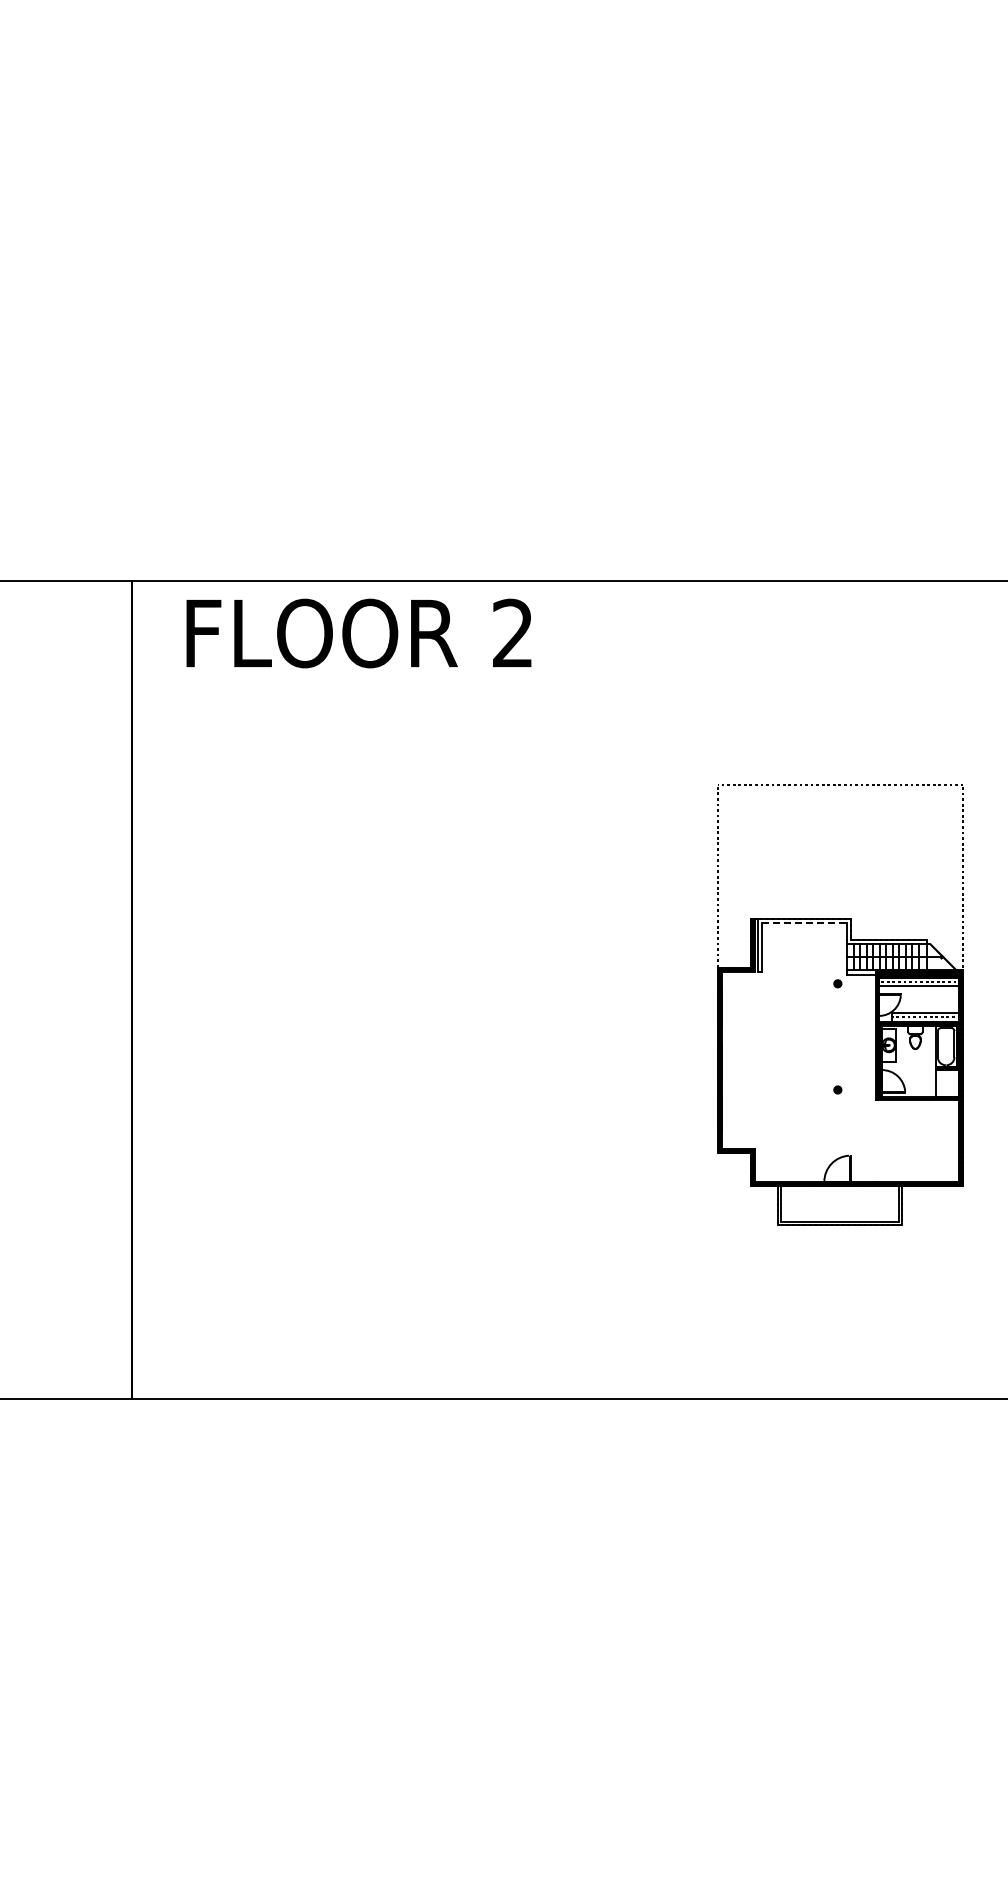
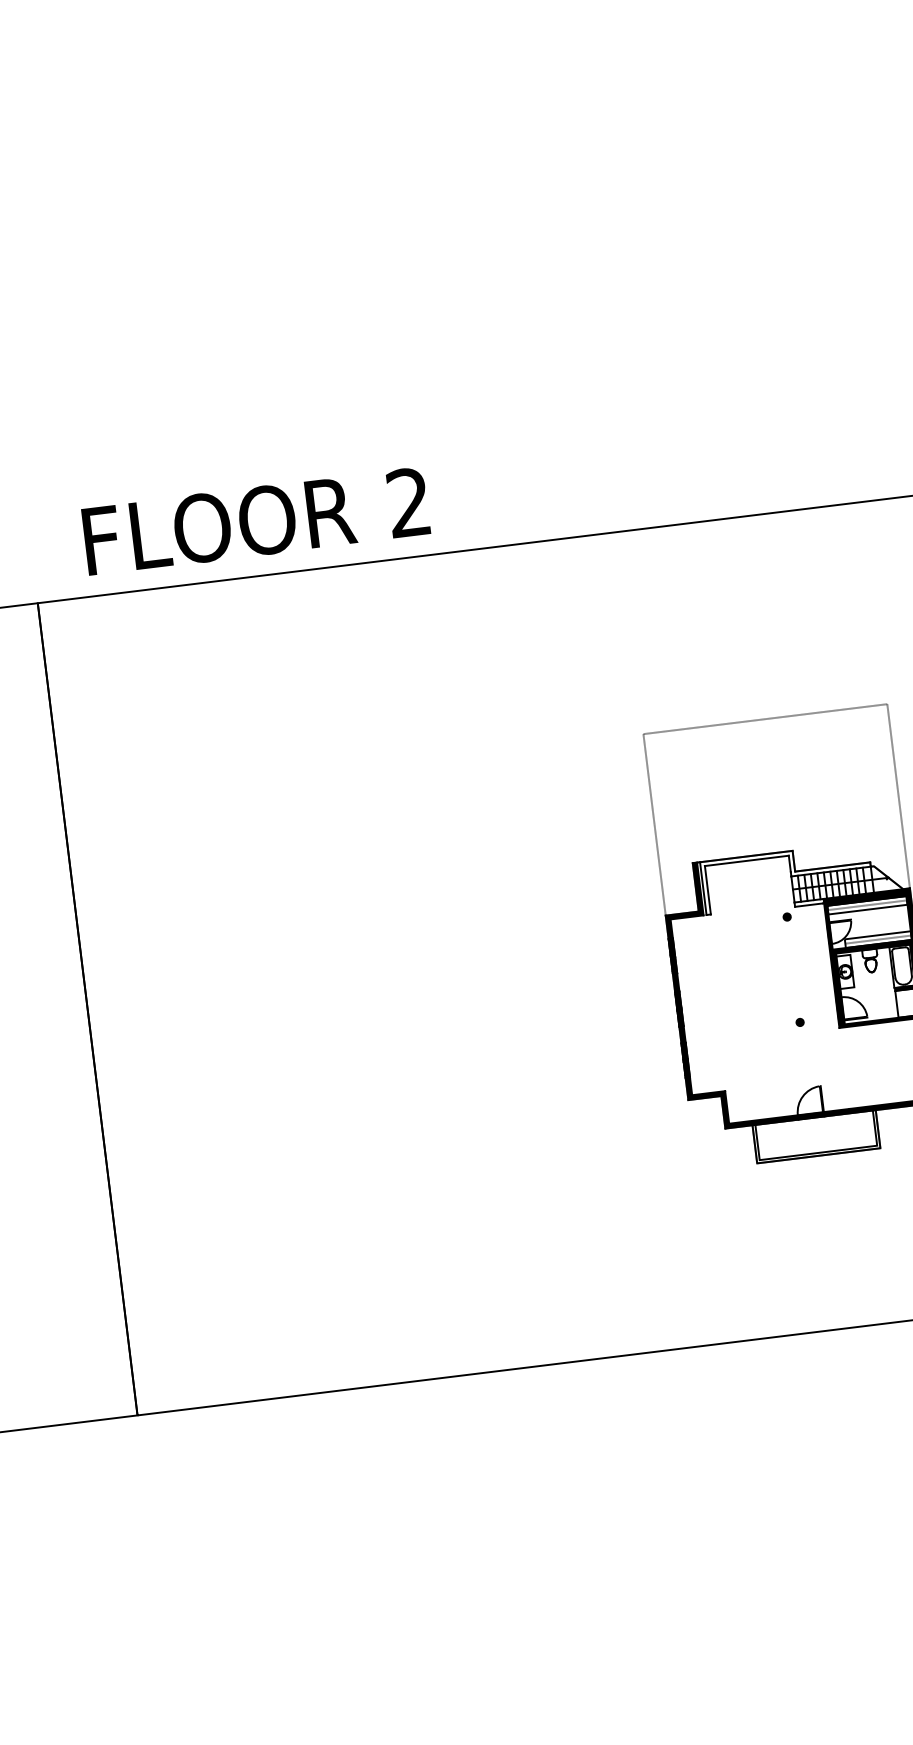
text: (358, 633) -> (255, 521), moved
line: (805, 923) -> (747, 861), dashed -> solid

